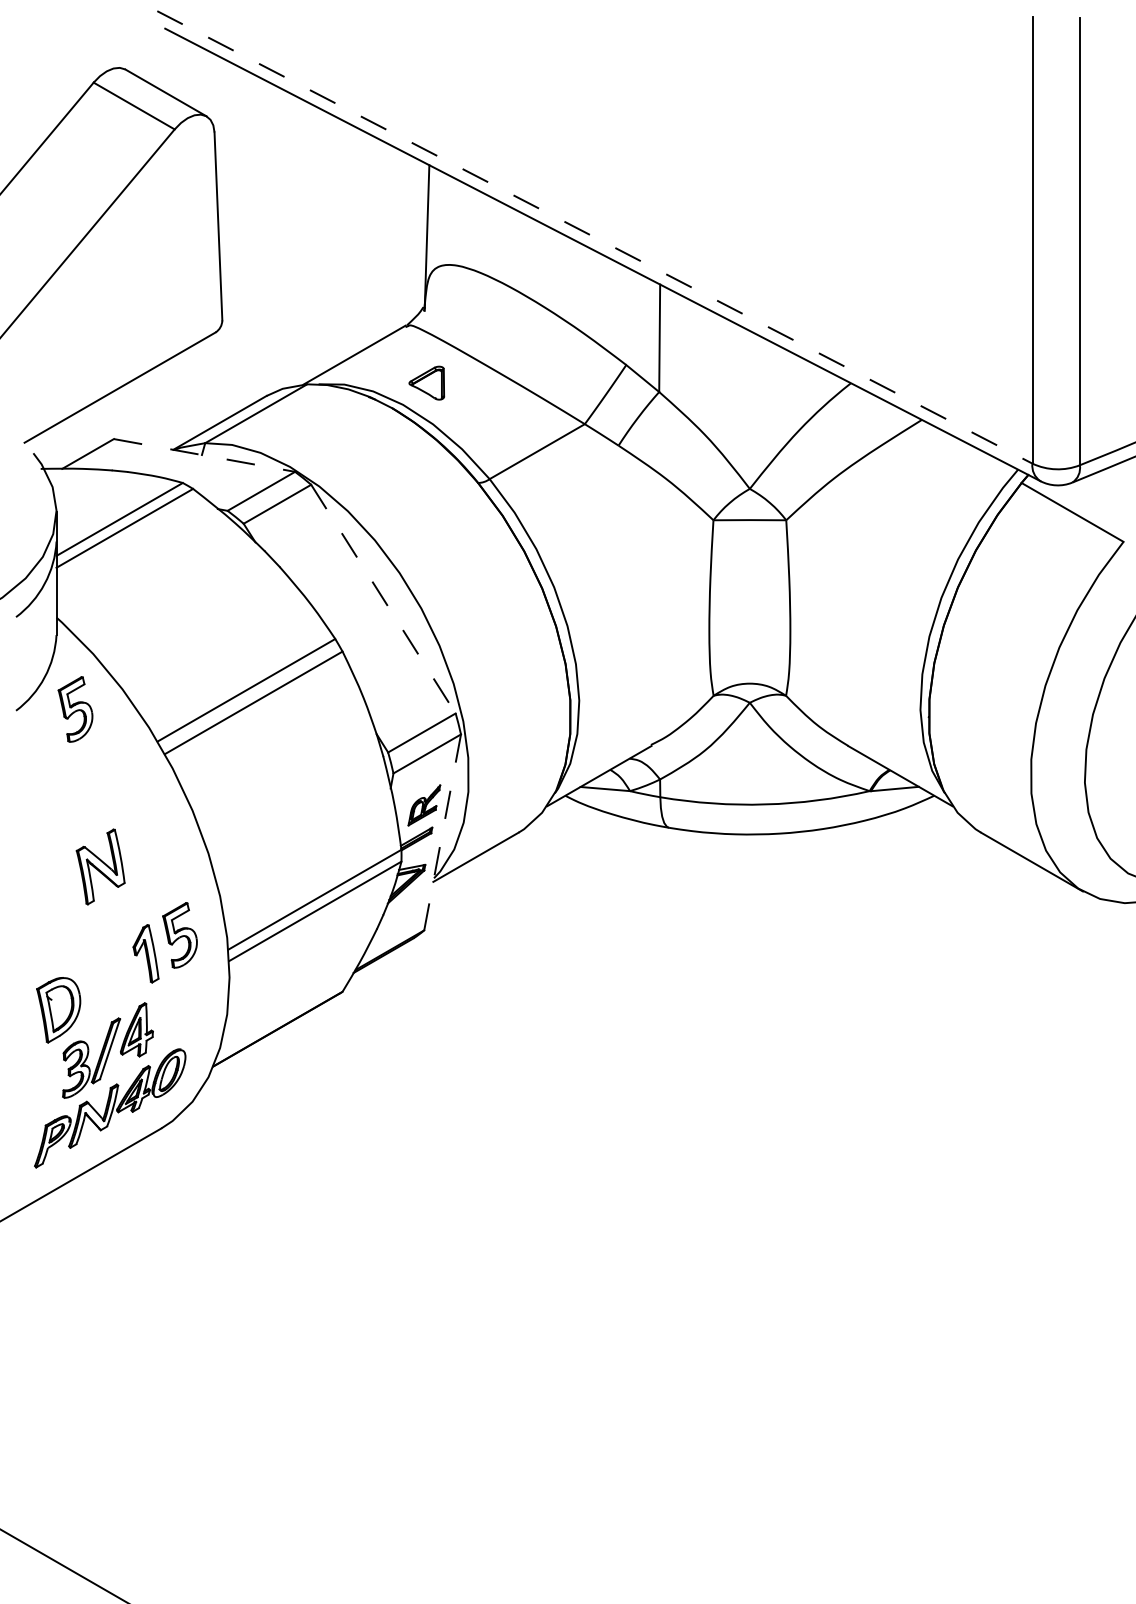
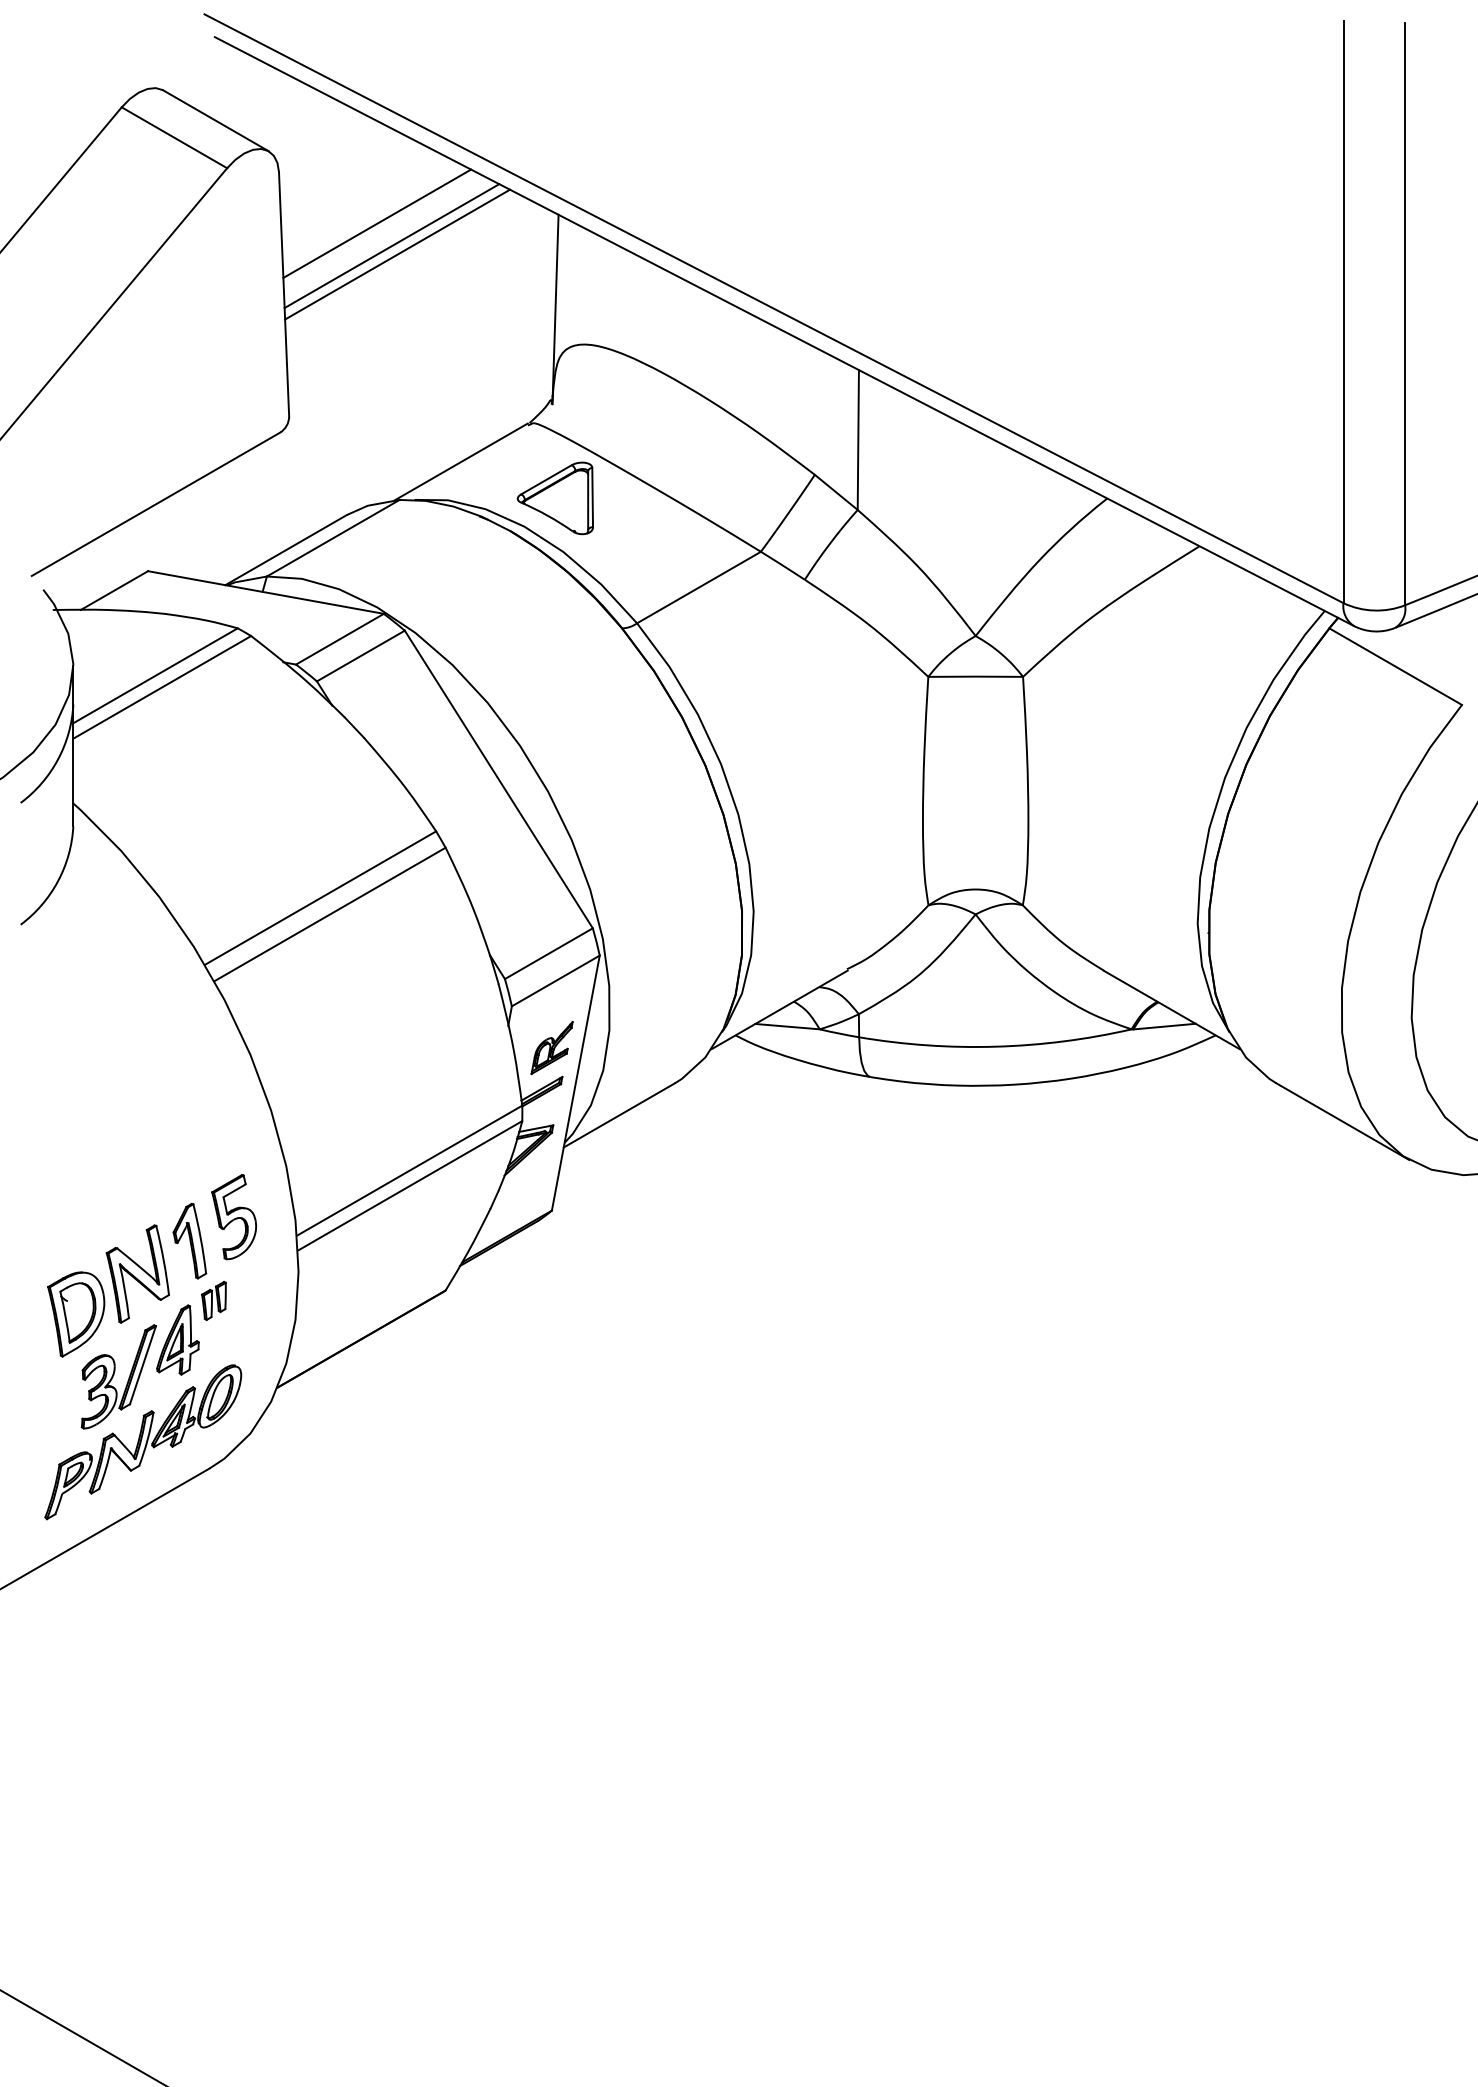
line: (290, 171) -> (377, 223), added
line: (300, 189) -> (391, 246), added
line: (305, 195) -> (397, 254), added
line: (595, 237) -> (774, 308), dashed -> solid
part: (426, 383) -> (554, 498), size x1.67
line: (204, 455) -> (265, 592), dashed -> solid
line: (383, 599) -> (499, 779), dashed -> solid
part: (75, 709) -> (97, 923), removed
line: (442, 832) -> (575, 1083), dashed -> solid
part: (100, 866) -> (137, 1273), moved
part: (164, 1000) -> (213, 1301), added

